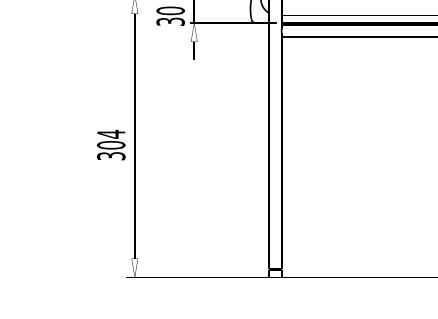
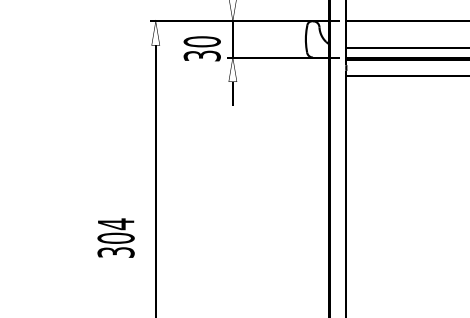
text: (111, 144) -> (116, 237), moved

